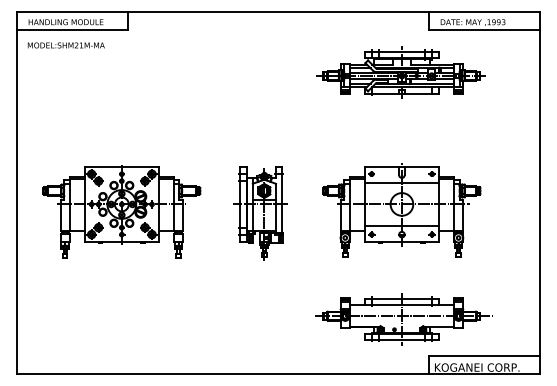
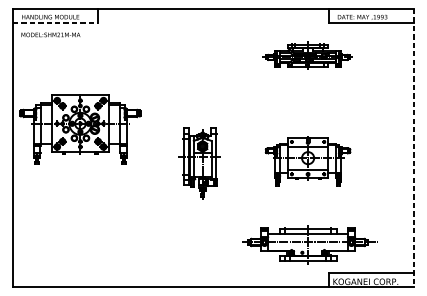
line: (72, 30) -> (55, 23), solid -> dashed
part: (400, 72) -> (306, 55), size x0.7
line: (540, 193) -> (414, 148), solid -> dashed
part: (401, 210) -> (307, 161), size x0.7
part: (121, 211) -> (80, 129), moved

